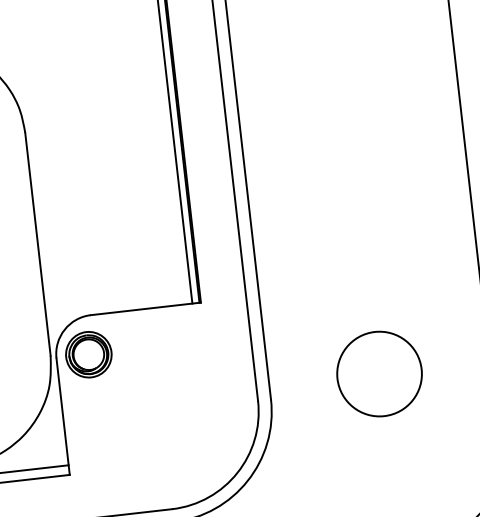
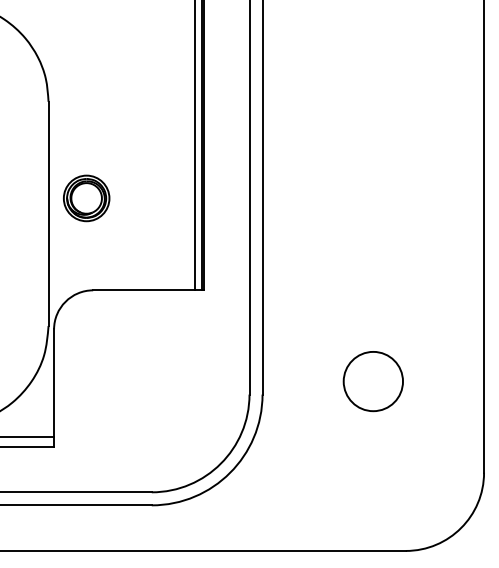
part: (88, 354) -> (86, 198), moved
circle: (379, 373) -> (373, 381), size x0.7

